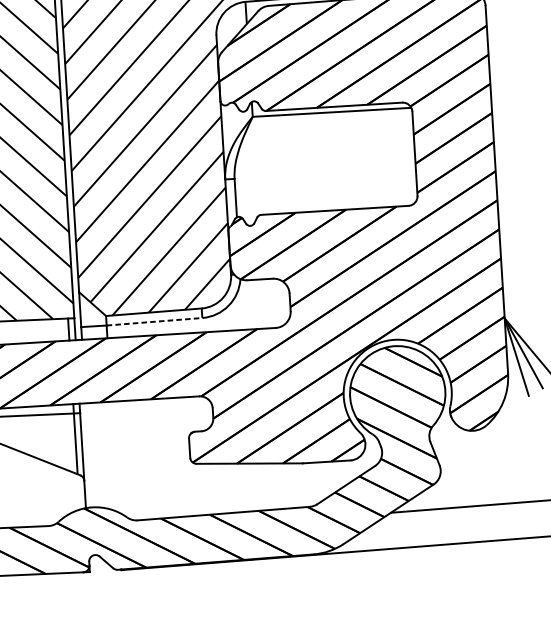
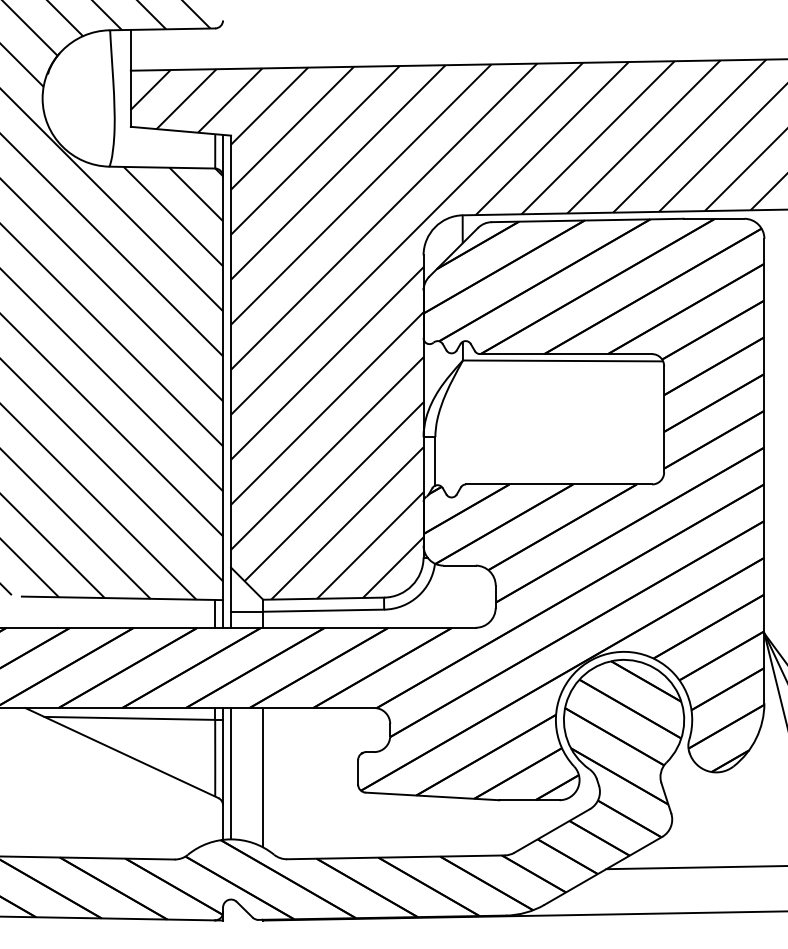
line: (154, 321) -> (323, 610), dashed -> solid
line: (89, 455) -> (231, 773), added
line: (114, 456) -> (263, 777), added

